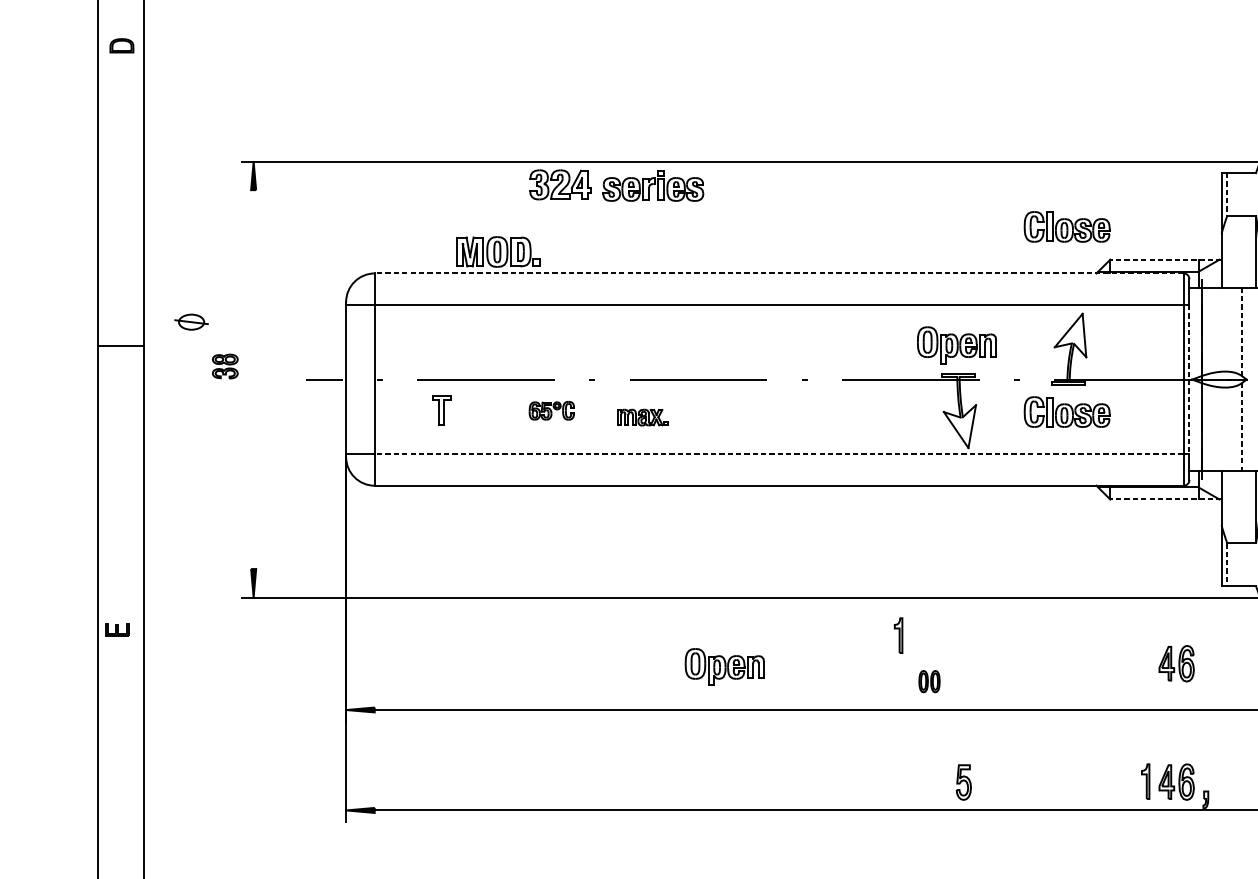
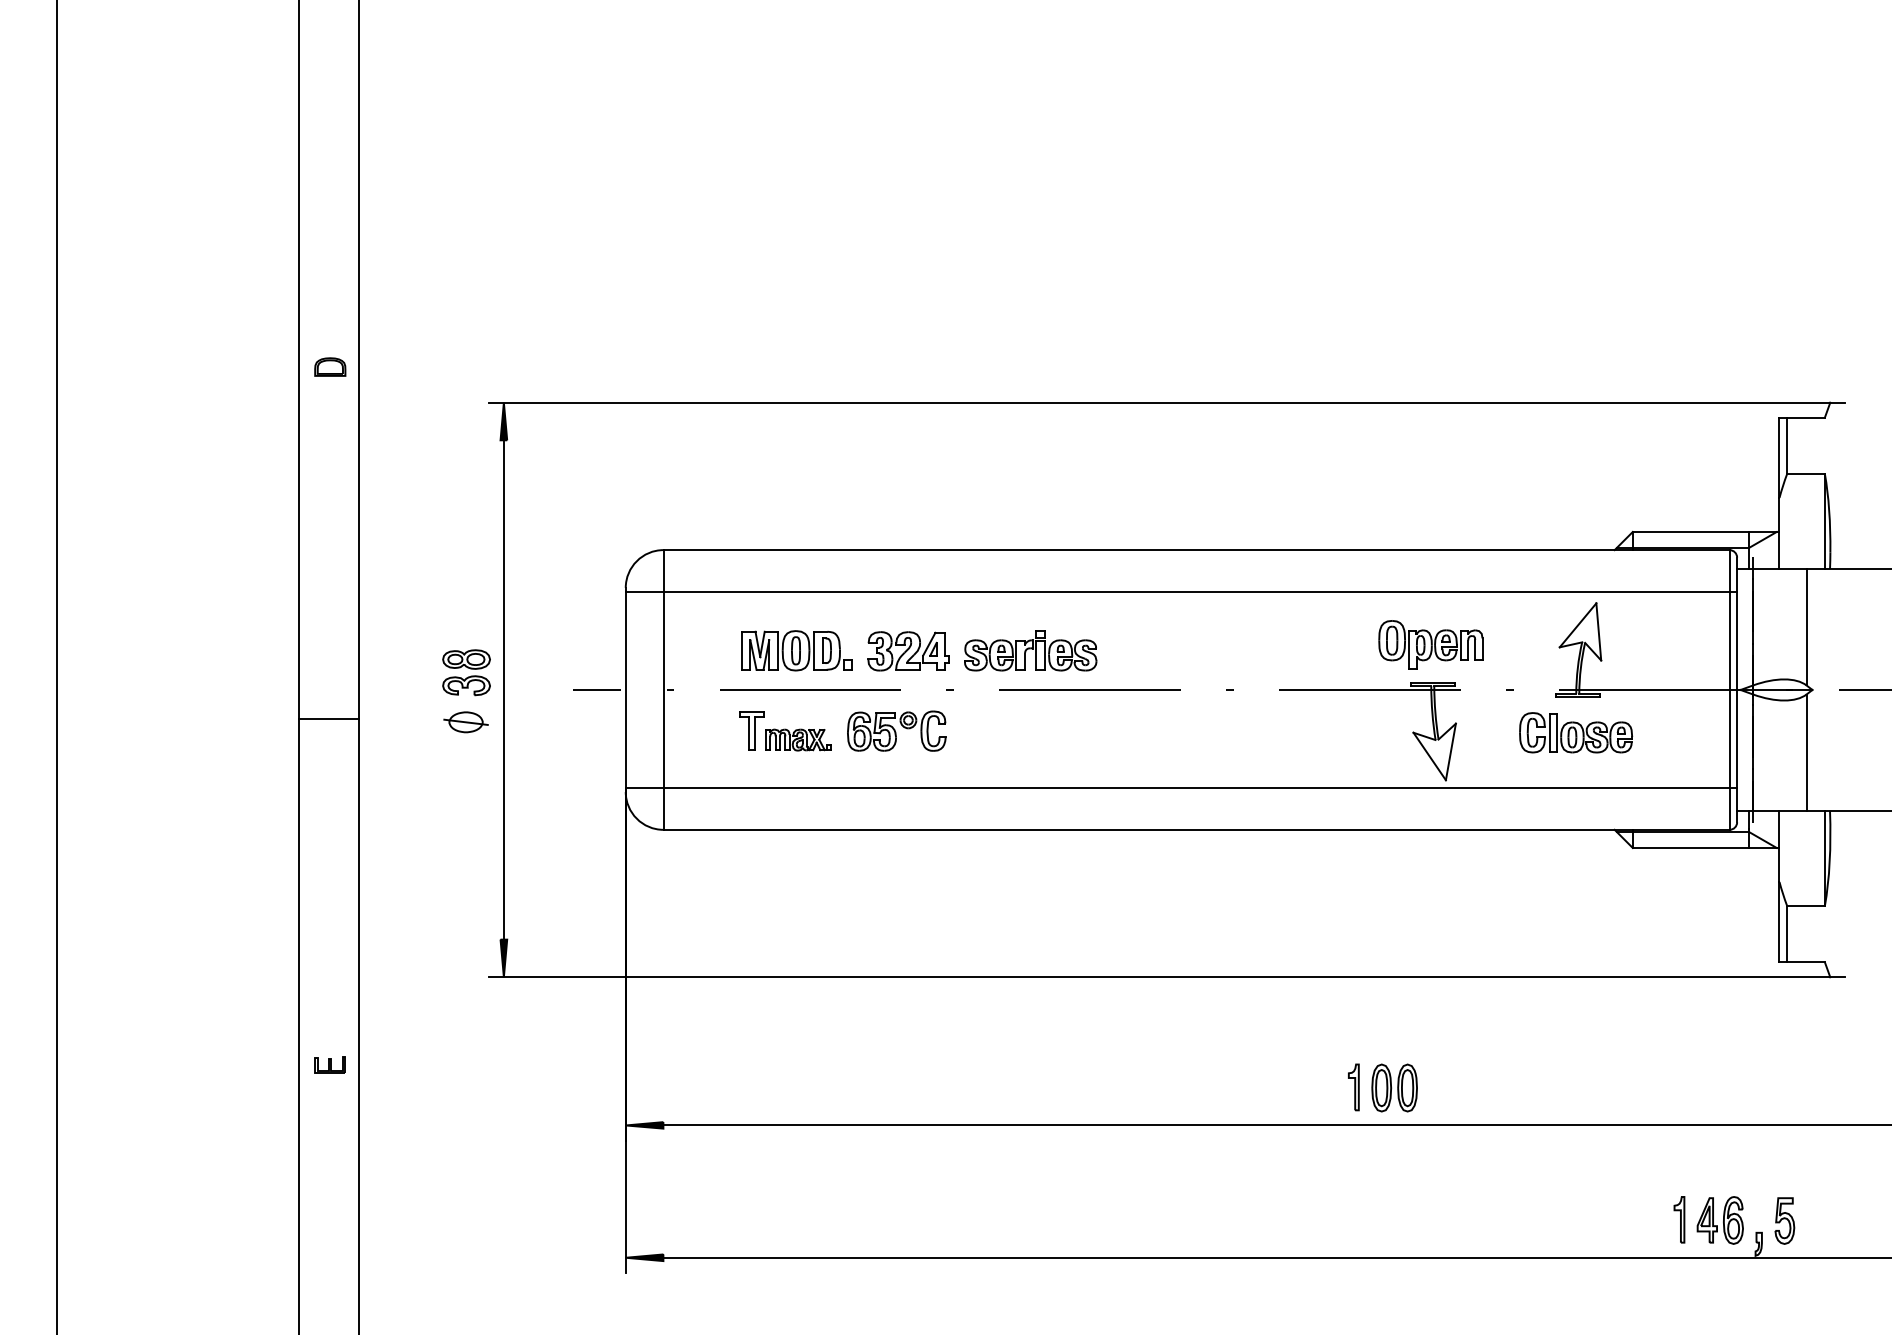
part: (122, 45) -> (330, 366), moved
part: (560, 184) -> (908, 651), moved
part: (653, 185) -> (1030, 650), moved
line: (1227, 194) -> (1787, 446), dashed -> solid
part: (1067, 226) -> (1576, 488), removed
part: (497, 251) -> (796, 650), moved
line: (1165, 259) -> (1705, 531), dashed -> solid
line: (779, 273) -> (1196, 550), dashed -> solid
part: (191, 322) -> (465, 722), moved
line: (1242, 332) -> (1806, 627), dashed -> solid
line: (120, 346) -> (328, 719), moved
part: (225, 366) -> (466, 672), size x1.43
line: (253, 379) -> (503, 689), added
line: (1189, 379) -> (1737, 690), dashed -> solid
part: (551, 410) -> (896, 730), size x1.67
part: (642, 417) -> (798, 739), moved
line: (1242, 427) -> (1806, 753), dashed -> solid
line: (779, 454) -> (1196, 788), dashed -> solid
line: (1165, 499) -> (1705, 847), dashed -> solid
line: (1227, 565) -> (1787, 934), dashed -> solid
part: (116, 629) -> (329, 1064), moved
part: (898, 635) -> (1353, 1087), moved
part: (1176, 663) -> (1719, 1064), removed
part: (724, 666) -> (1124, 1068), removed
part: (929, 681) -> (1394, 1087), size x1.67
part: (963, 782) -> (1784, 1220), moved

